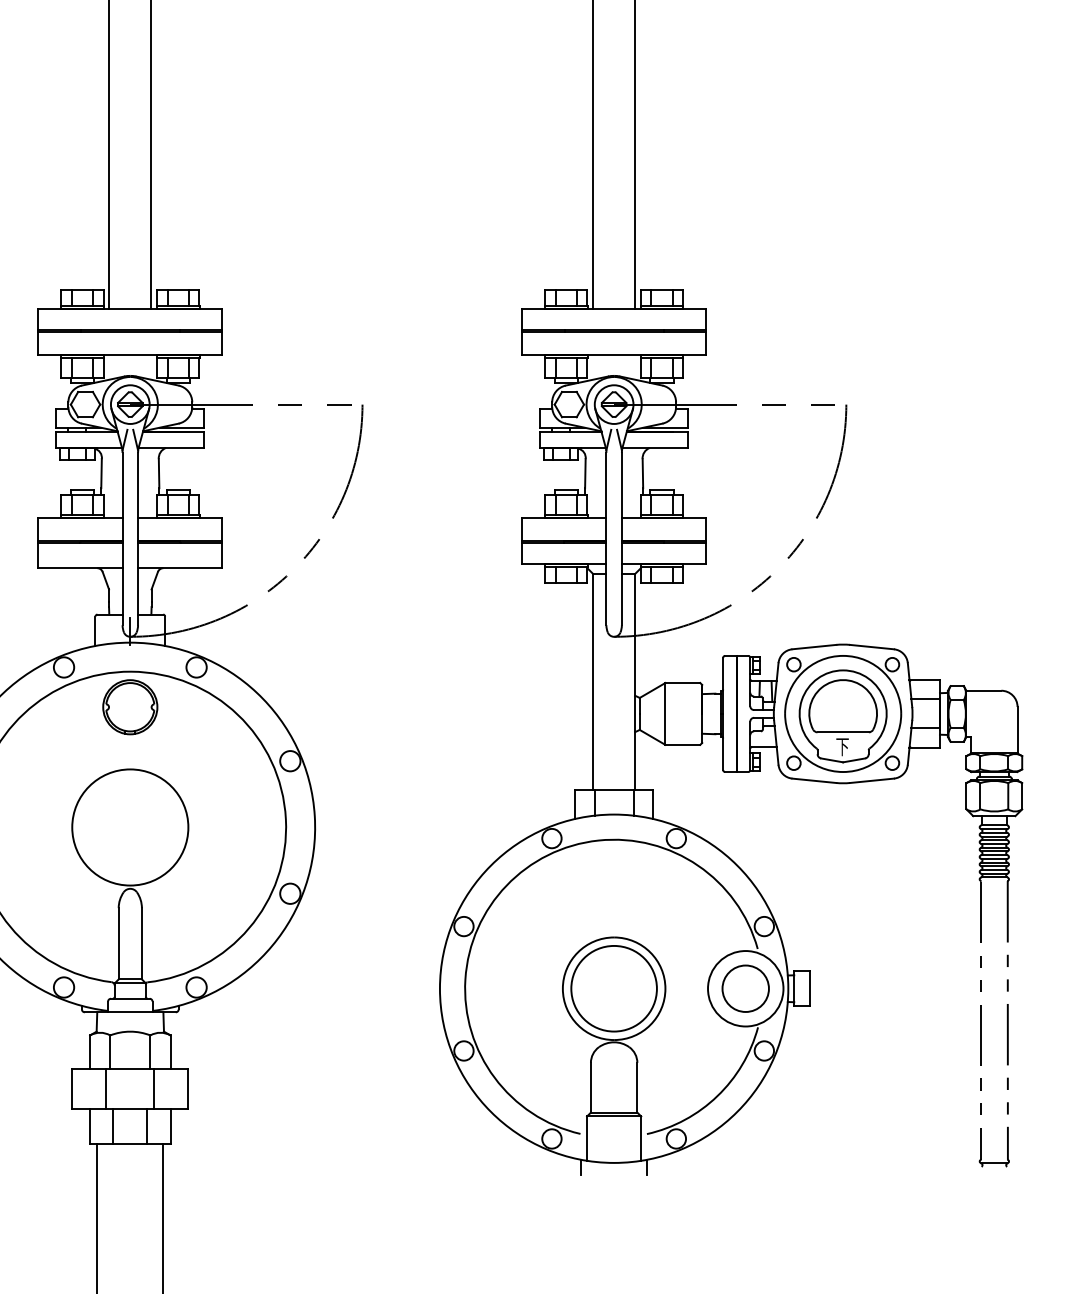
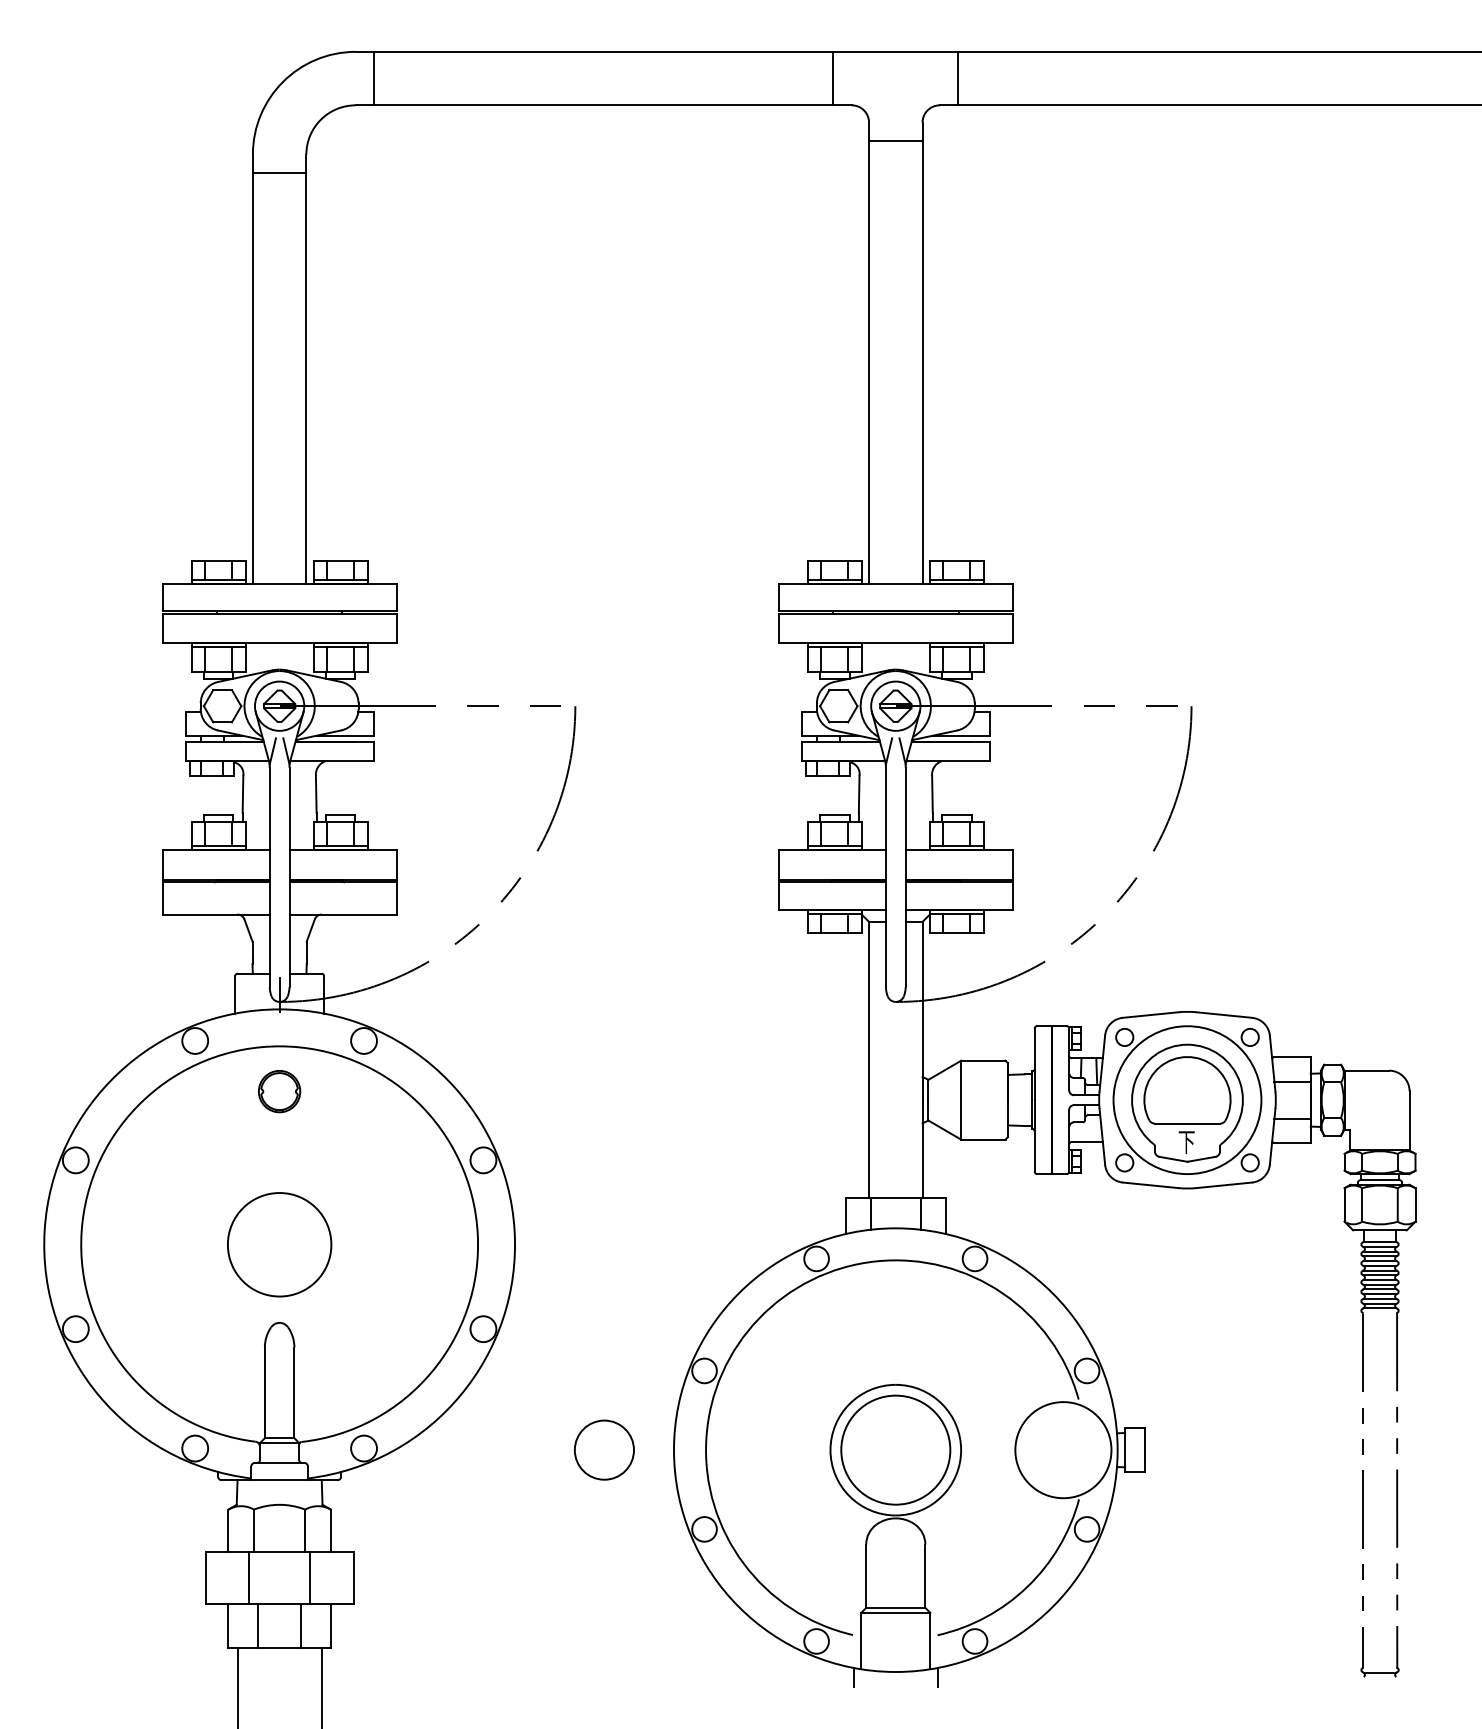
part: (130, 707) -> (279, 1091), size x0.6
circle: (130, 827) -> (279, 1244), size x0.7
circle: (745, 988) -> (604, 1449), moved

